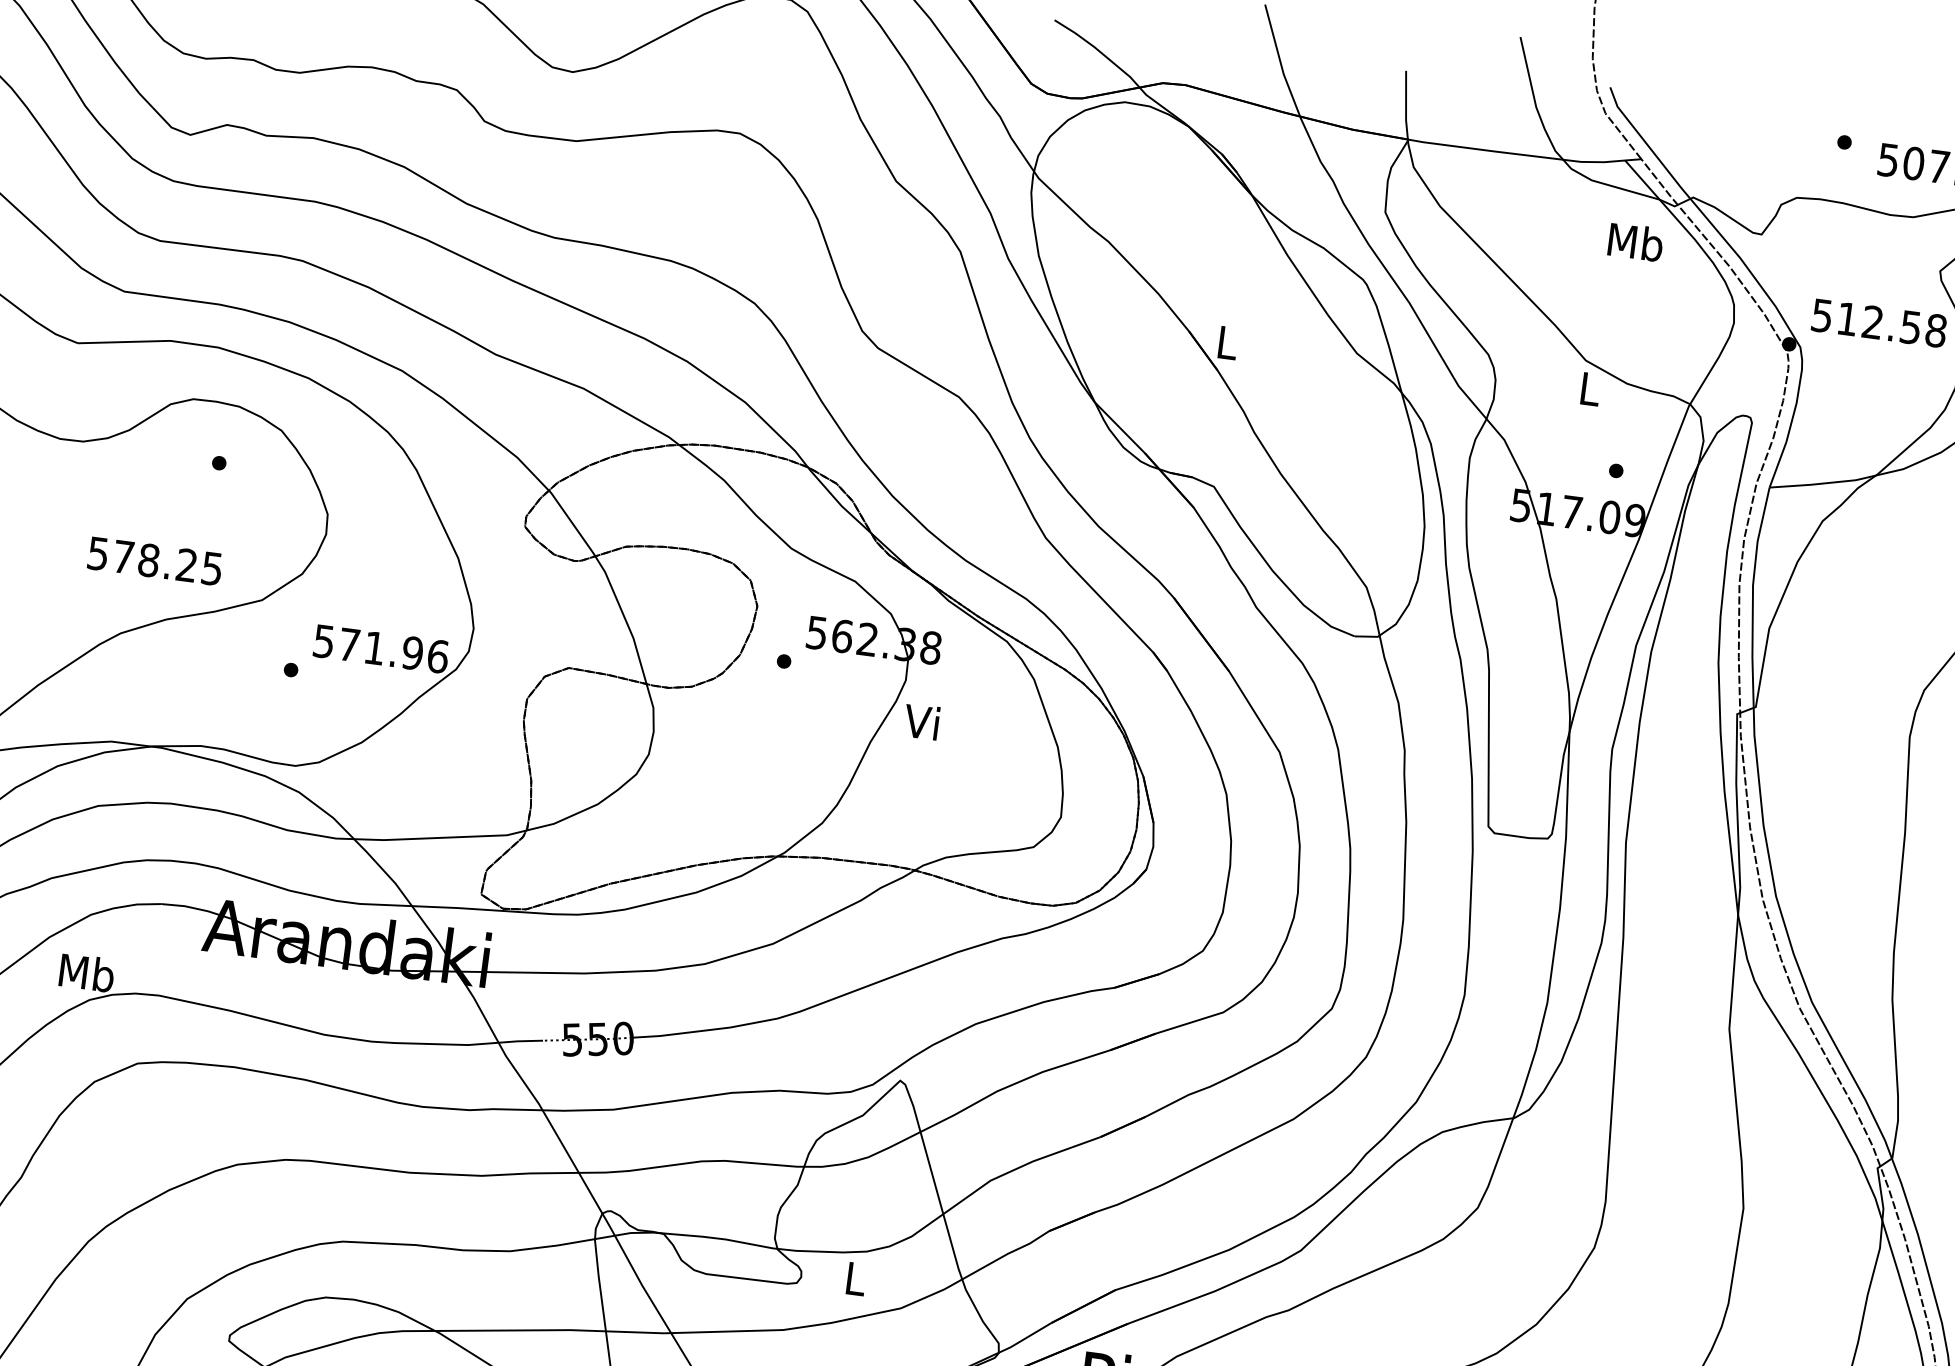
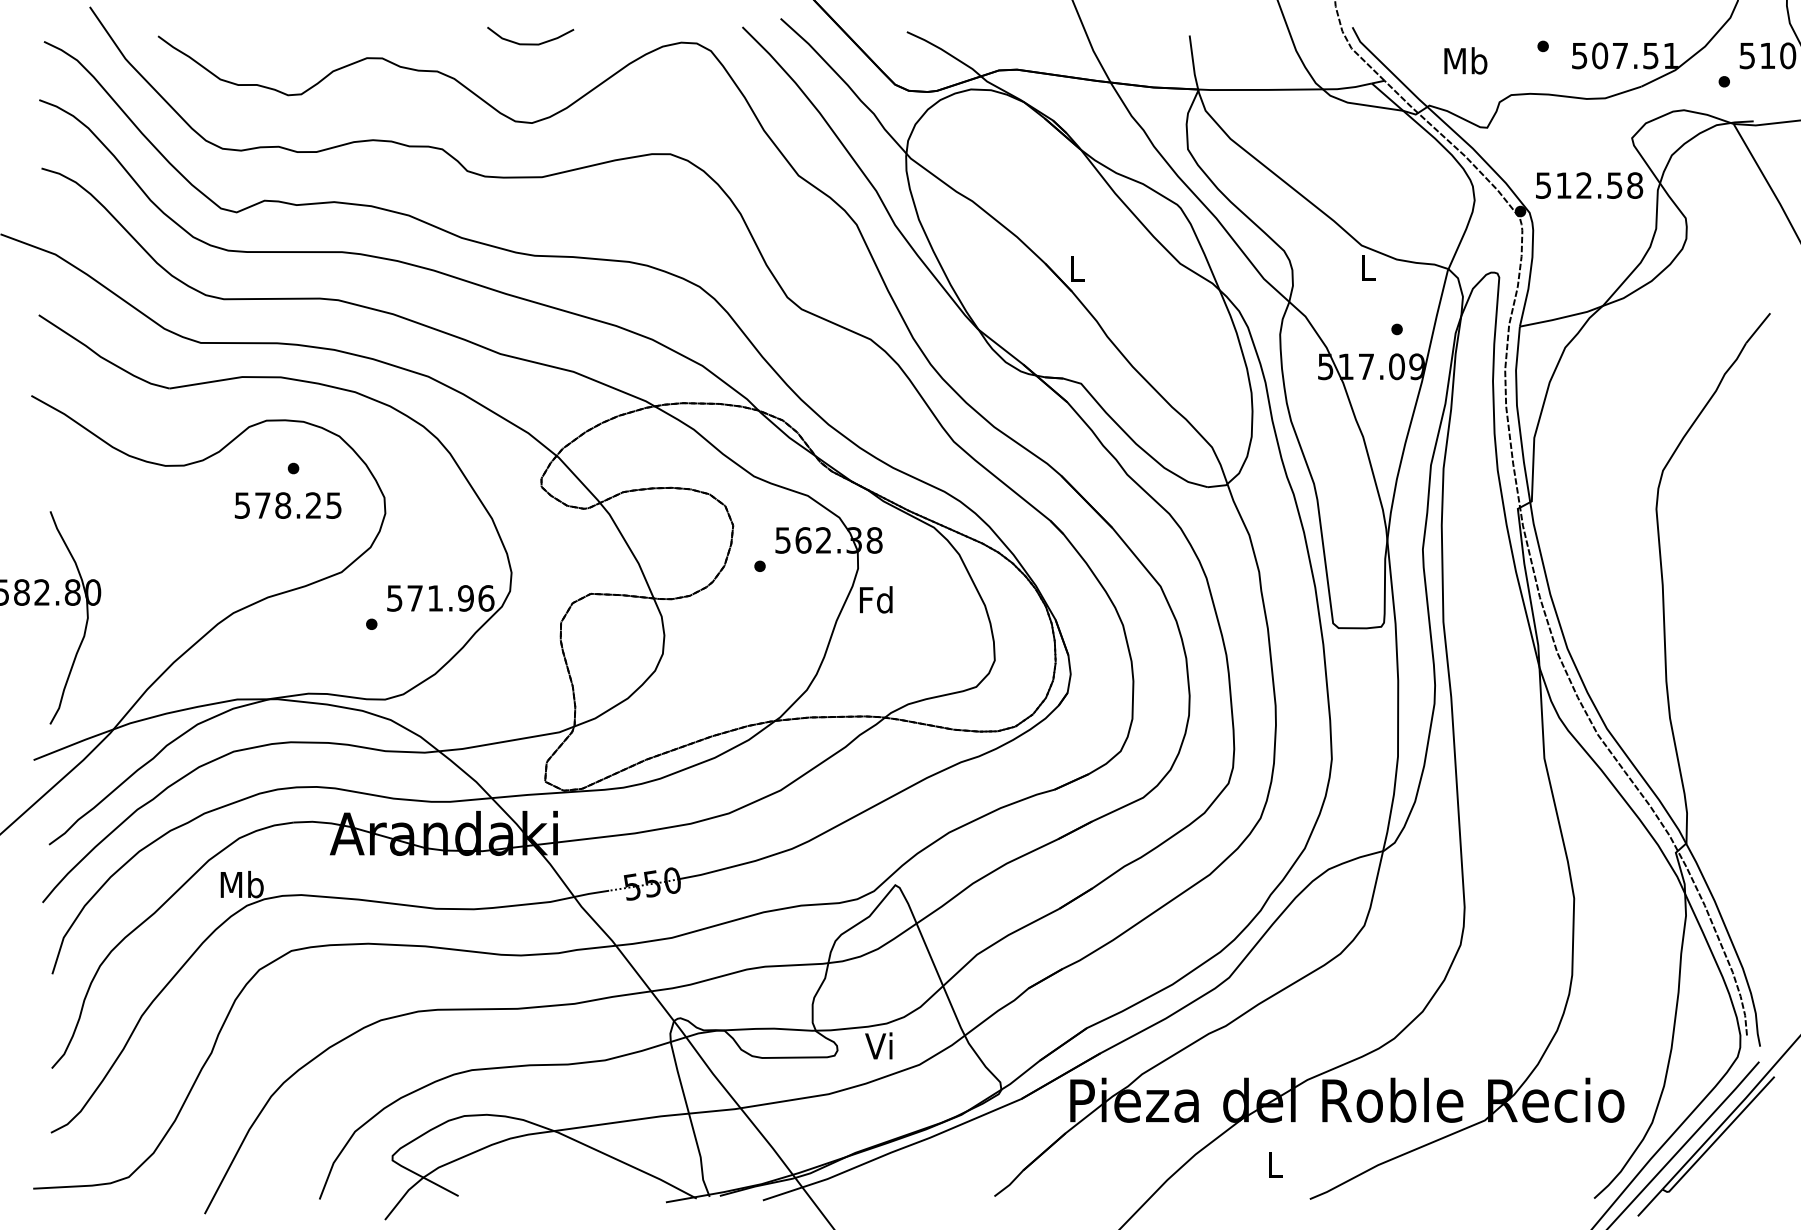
text: (1635, 241) -> (1465, 60), moved
text: (154, 561) -> (287, 505), moved
text: (923, 721) -> (876, 599), Vi -> Fd
text: (853, 1277) -> (878, 1045), L -> Vi

